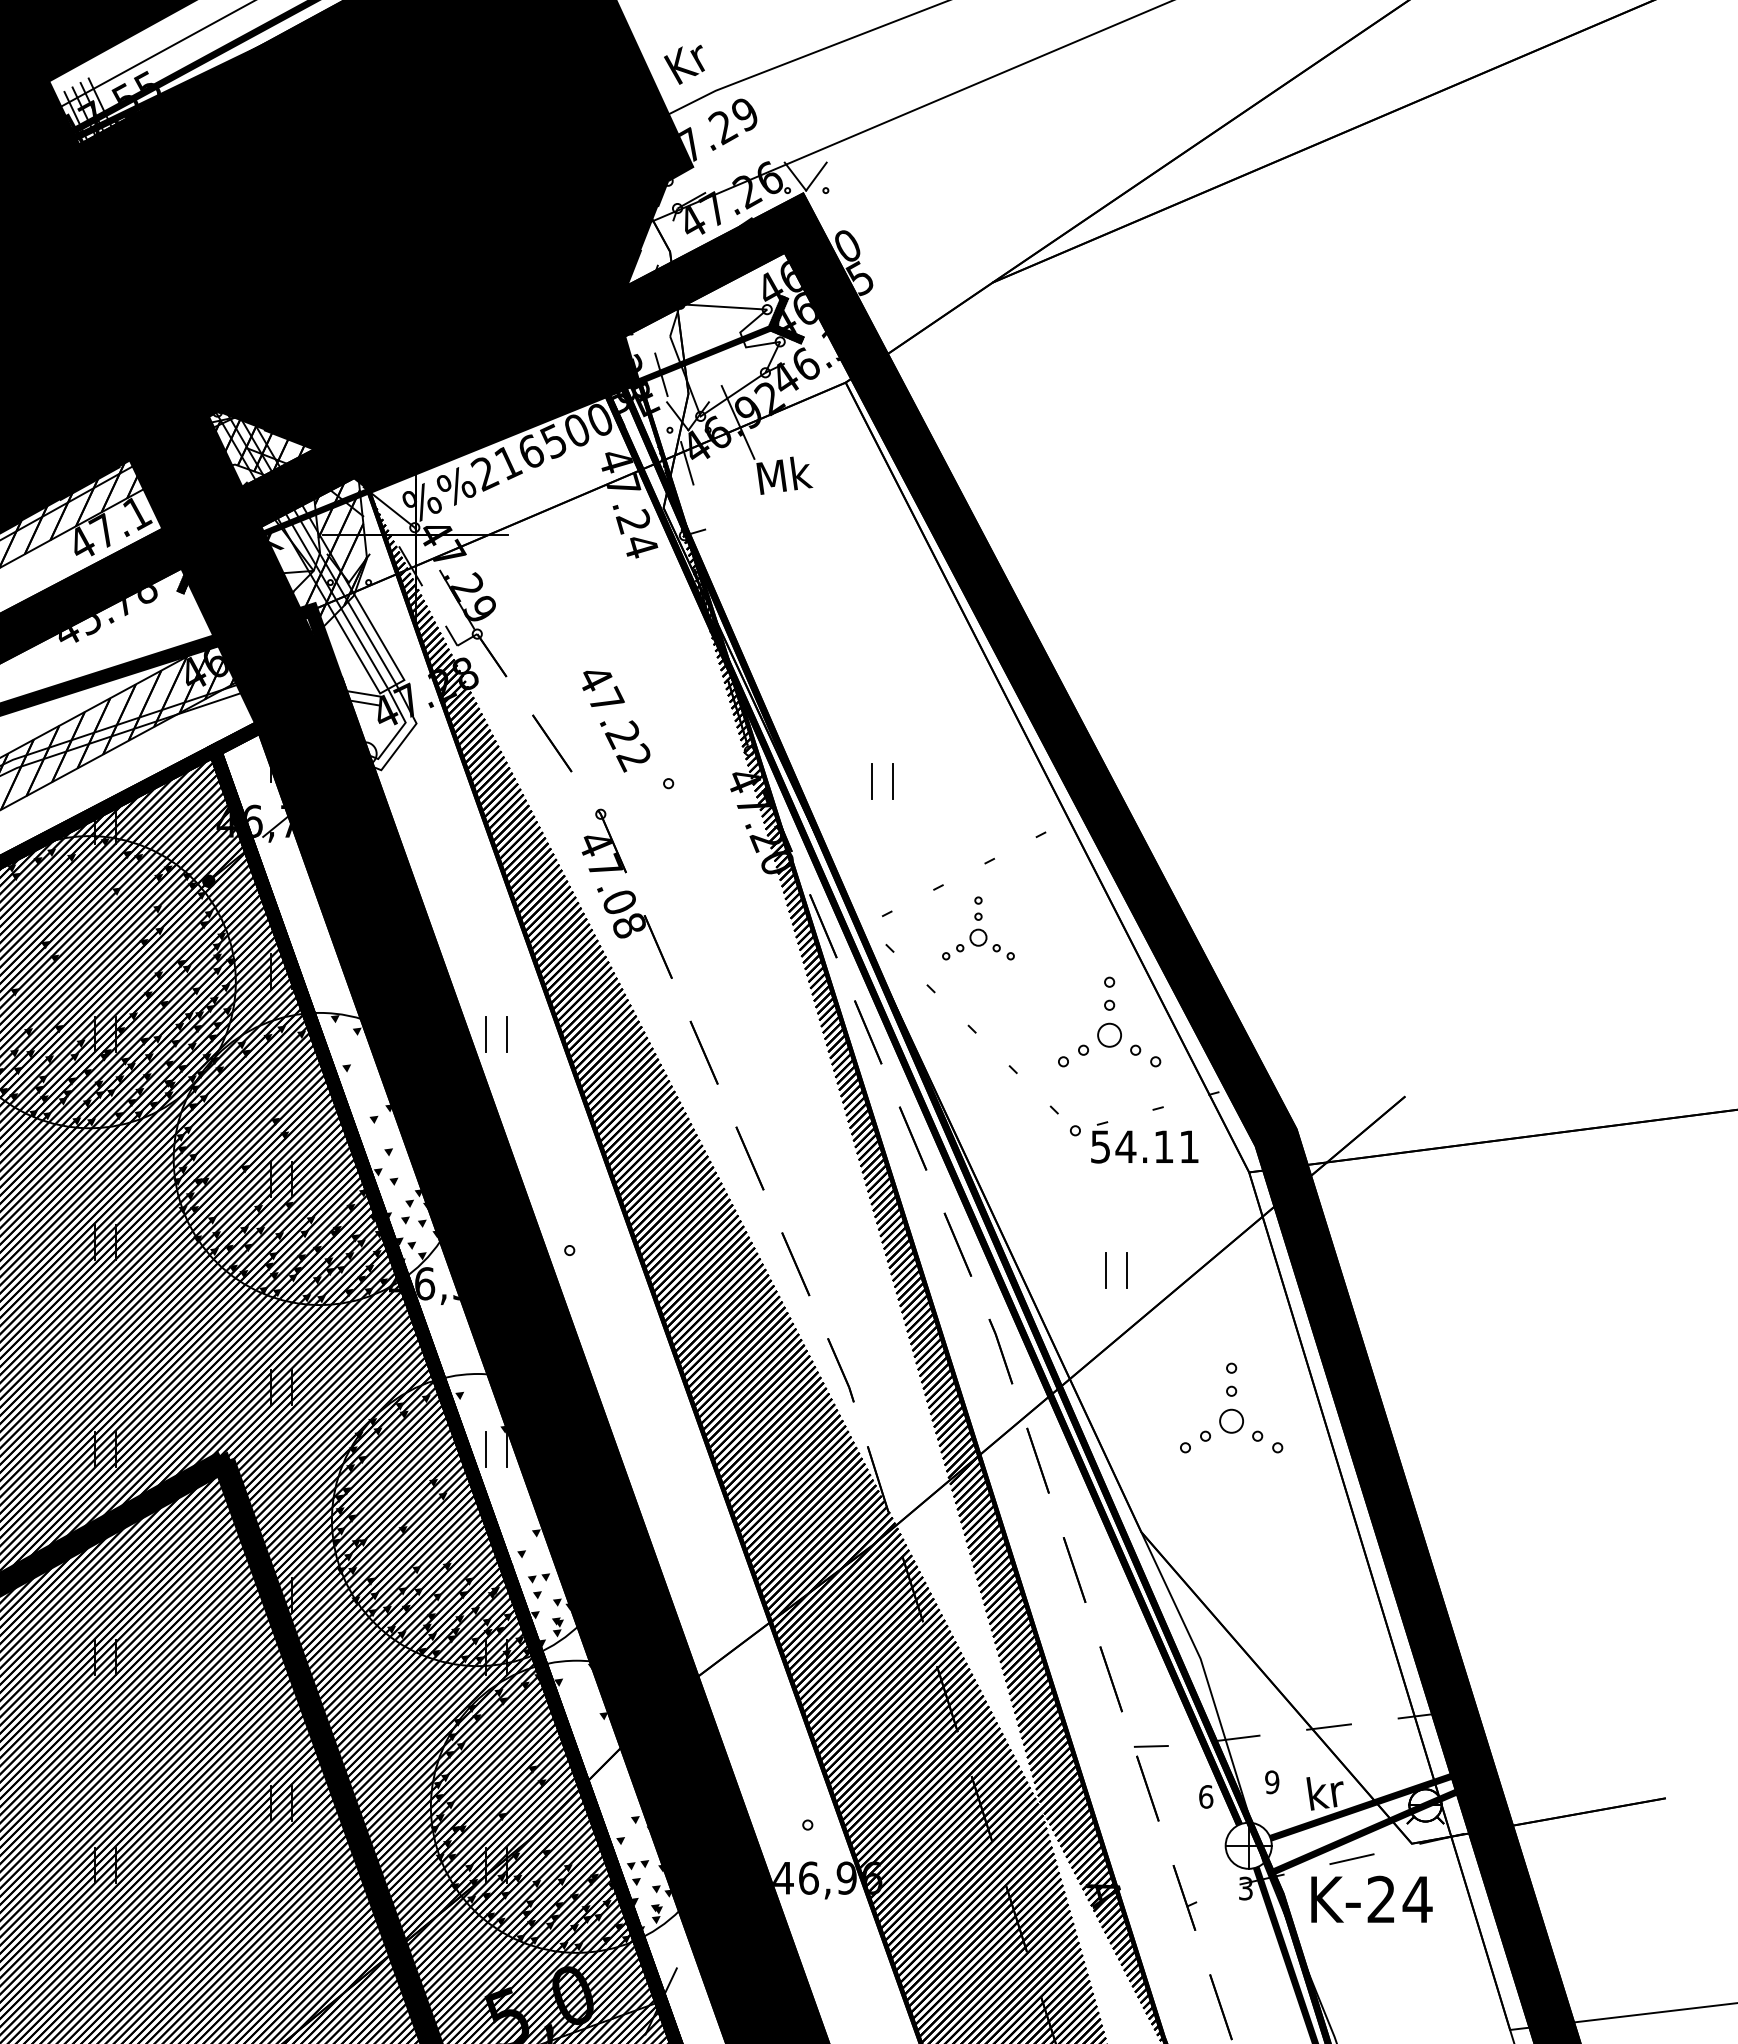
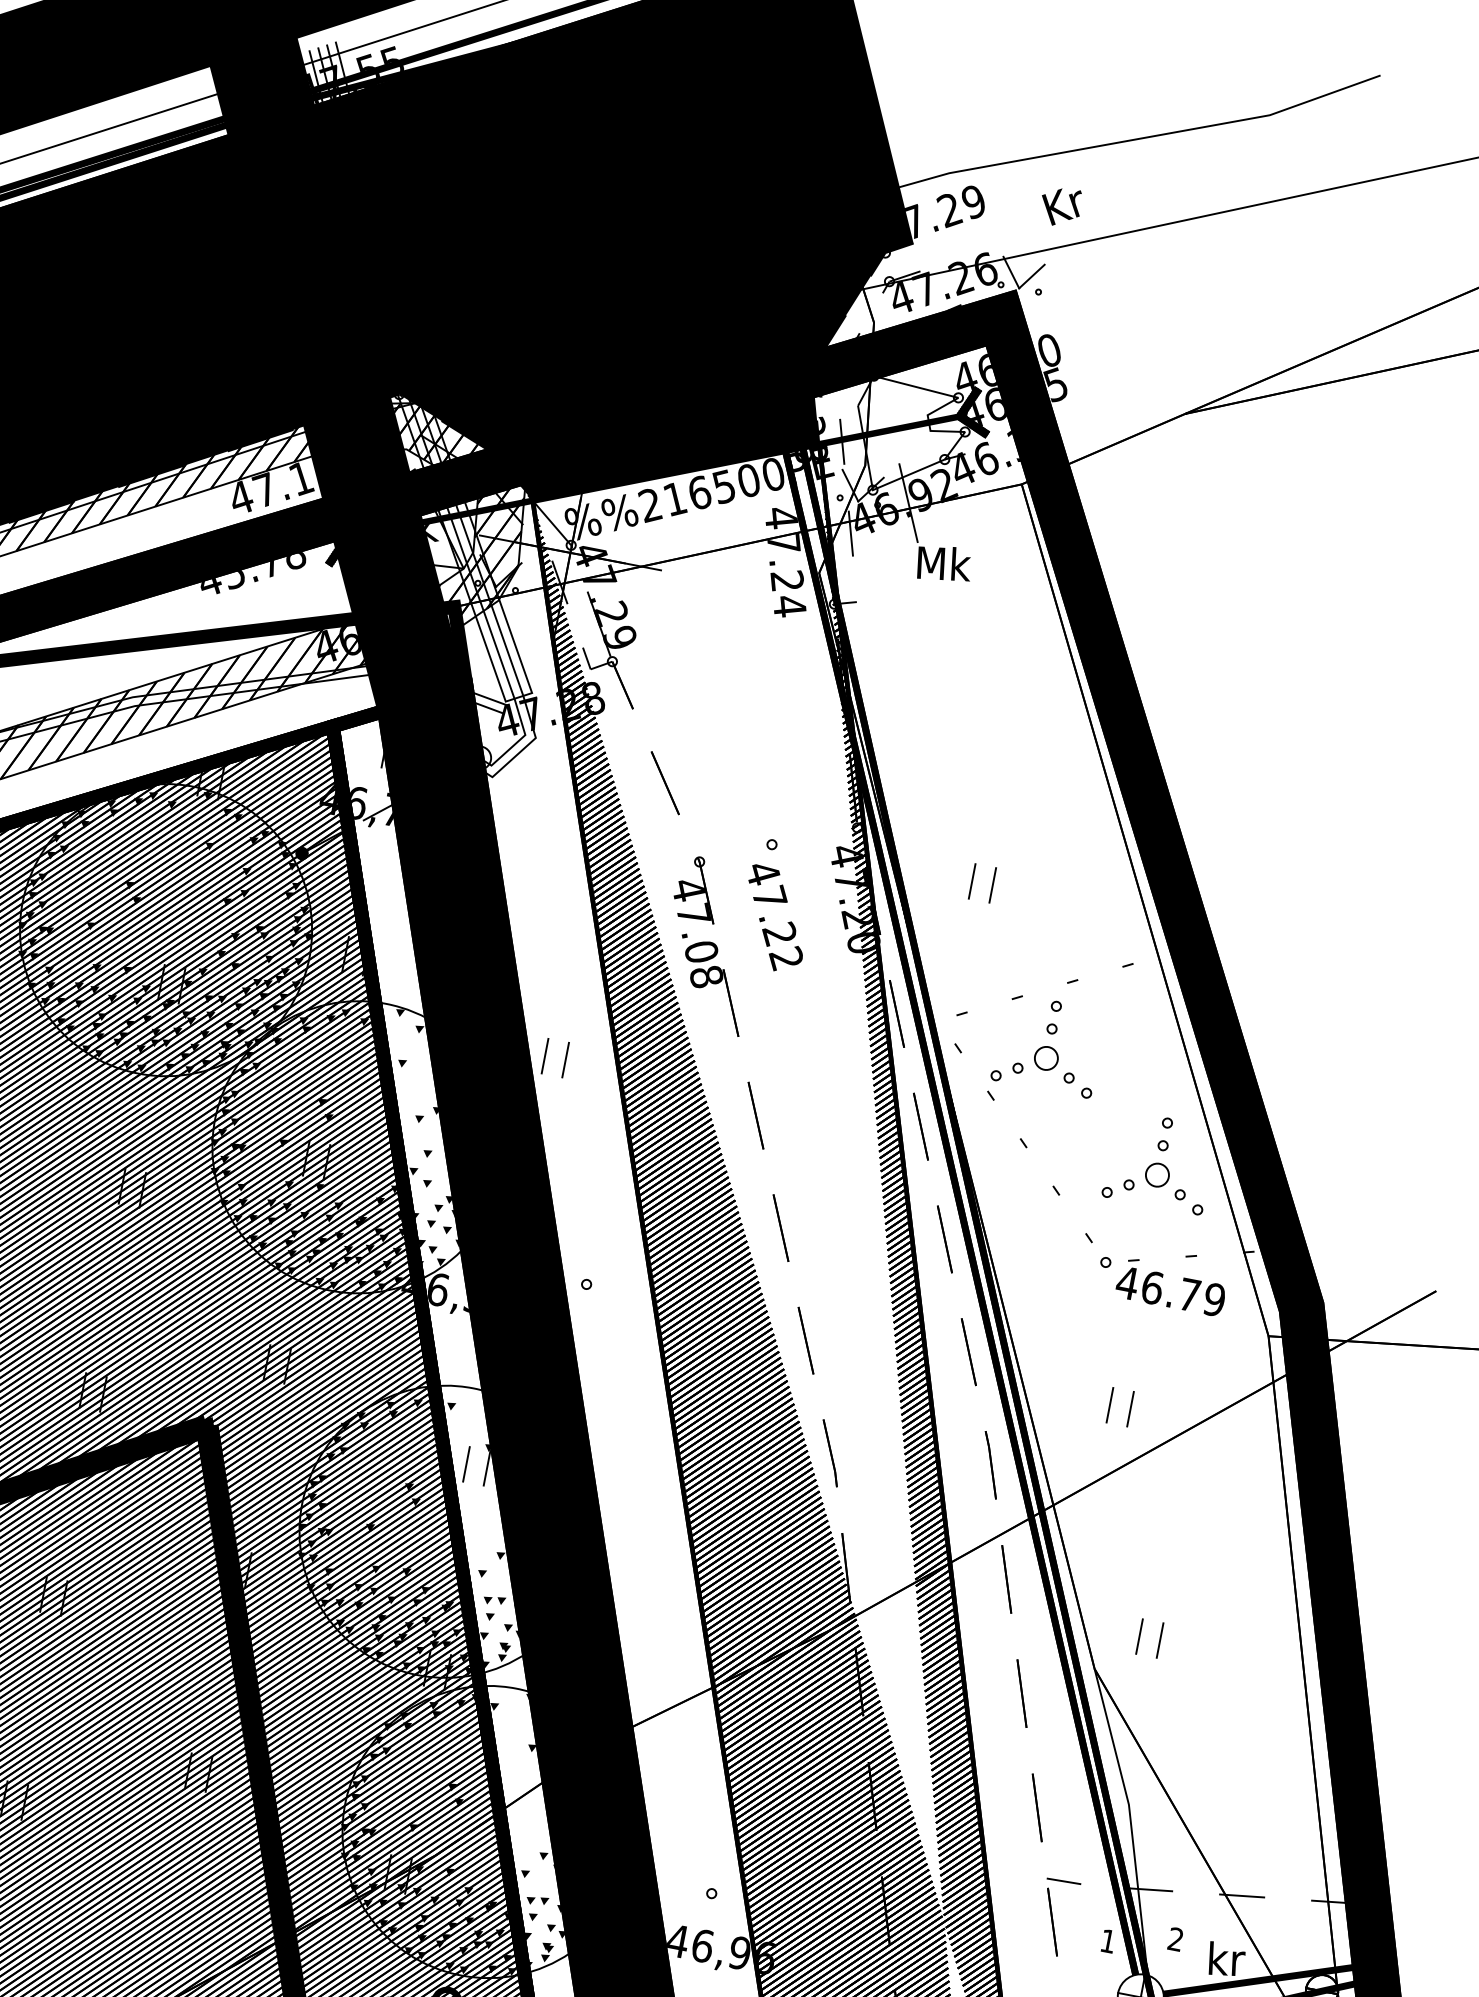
text: (684, 64) -> (1060, 206), moved
text: (616, 721) -> (775, 919), moved
part: (978, 928) -> (1048, 1045), size x1.43
text: (1144, 1146) -> (1170, 1290), 54.11 -> 46.79
part: (1231, 1407) -> (1206, 1563), removed
part: (1179, 1491) -> (1139, 1636), added
text: (1272, 1782) -> (1176, 1939), 9 -> 2
text: (1206, 1796) -> (1108, 1940), 6 -> 1

